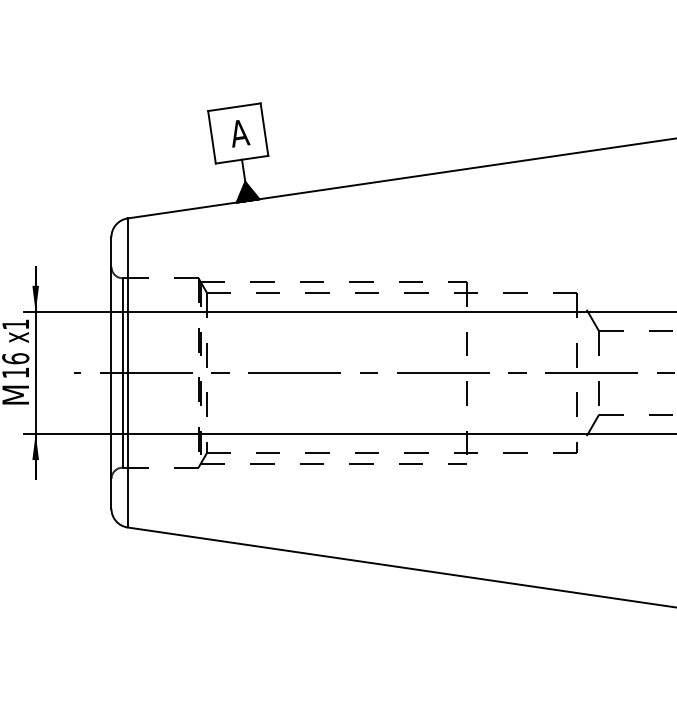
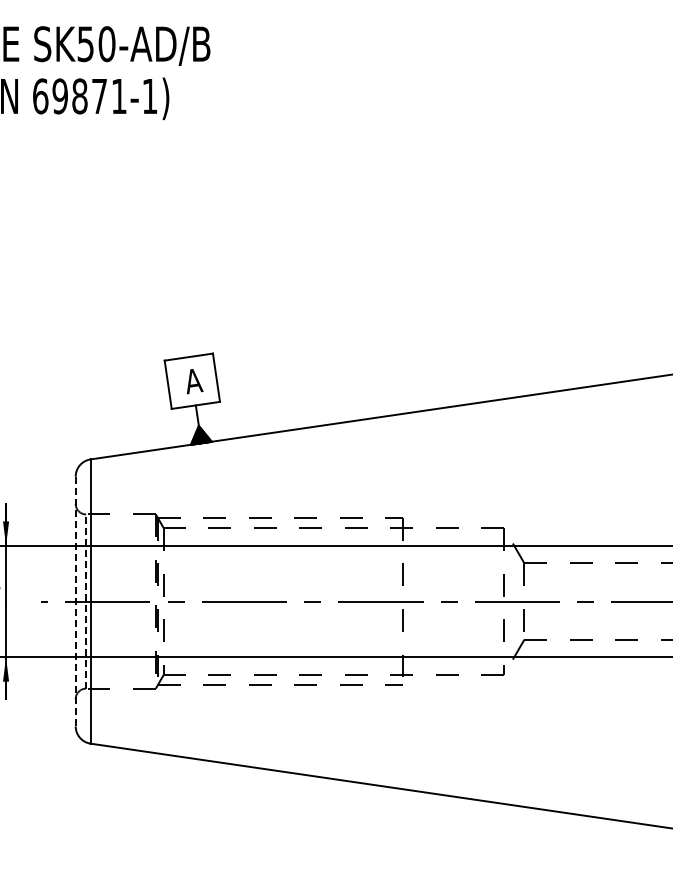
line: (111, 372) -> (75, 601), solid -> dashed
line: (123, 372) -> (86, 601), solid -> dashed

